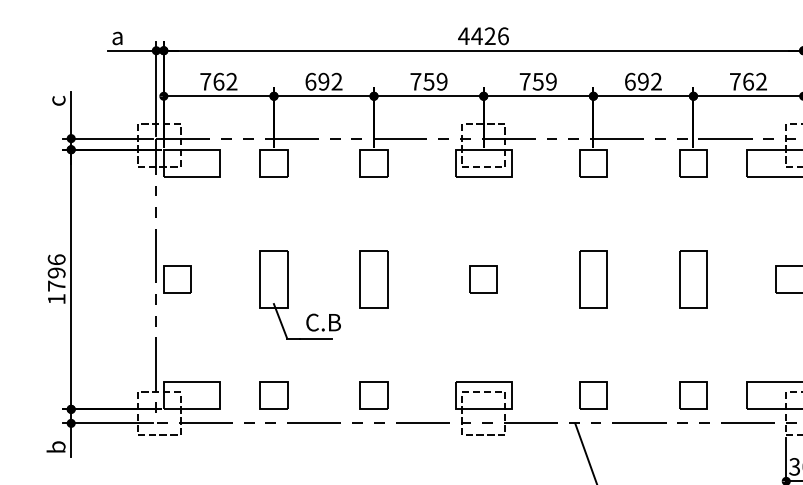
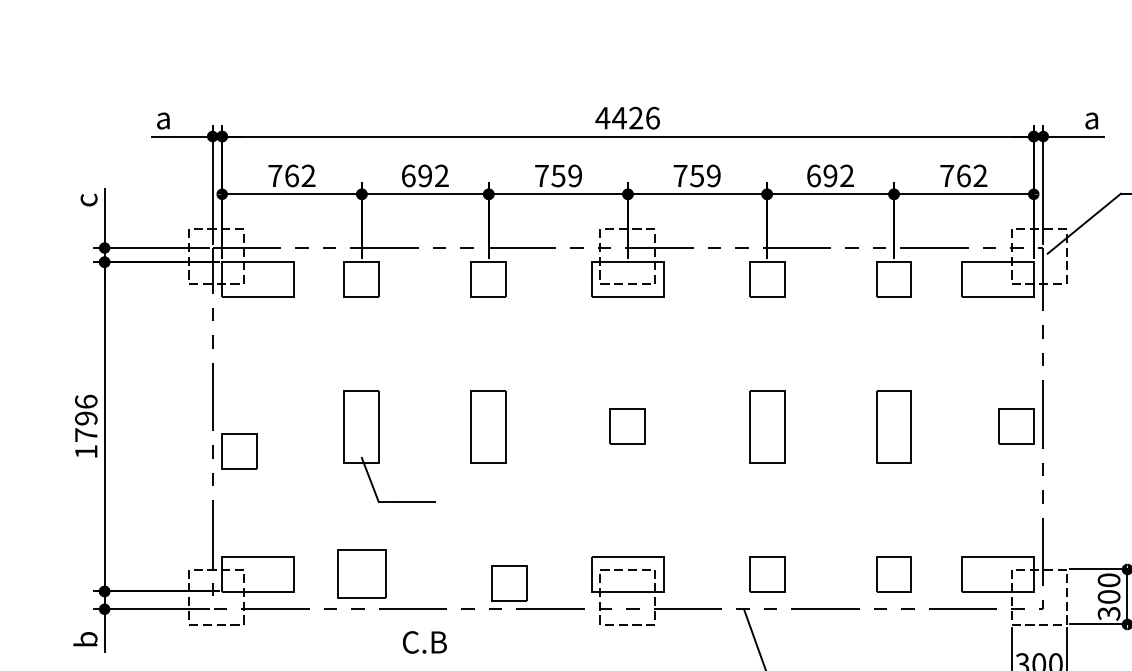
part: (177, 279) -> (239, 451), moved
text: (323, 322) -> (424, 642), moved
part: (273, 395) -> (361, 574), size x1.4
part: (373, 395) -> (509, 583), moved

